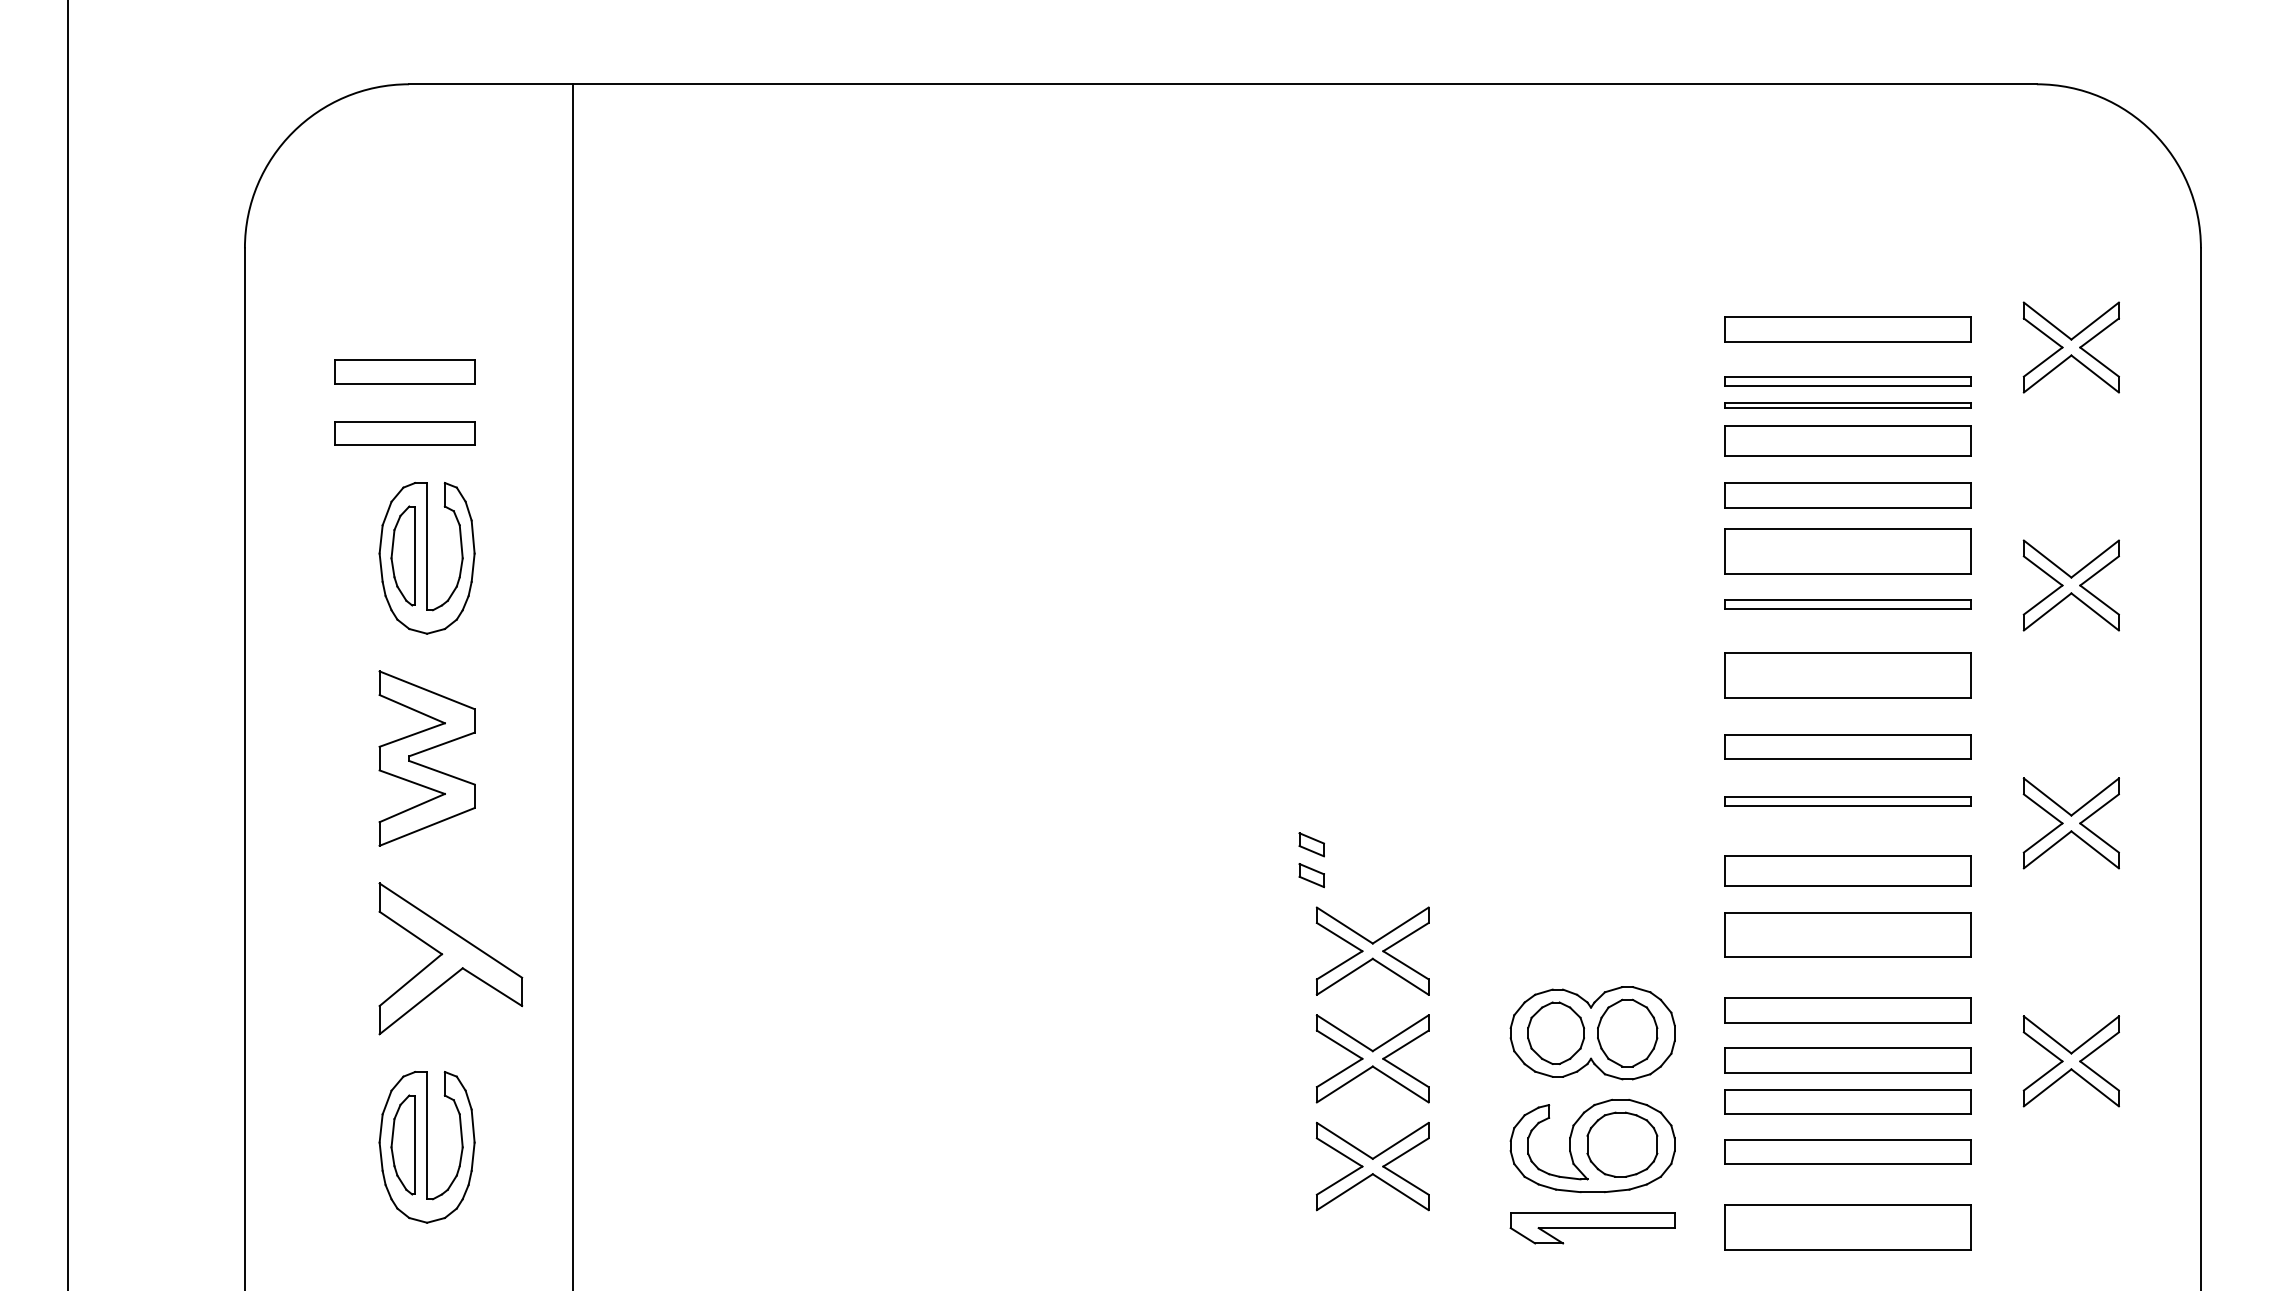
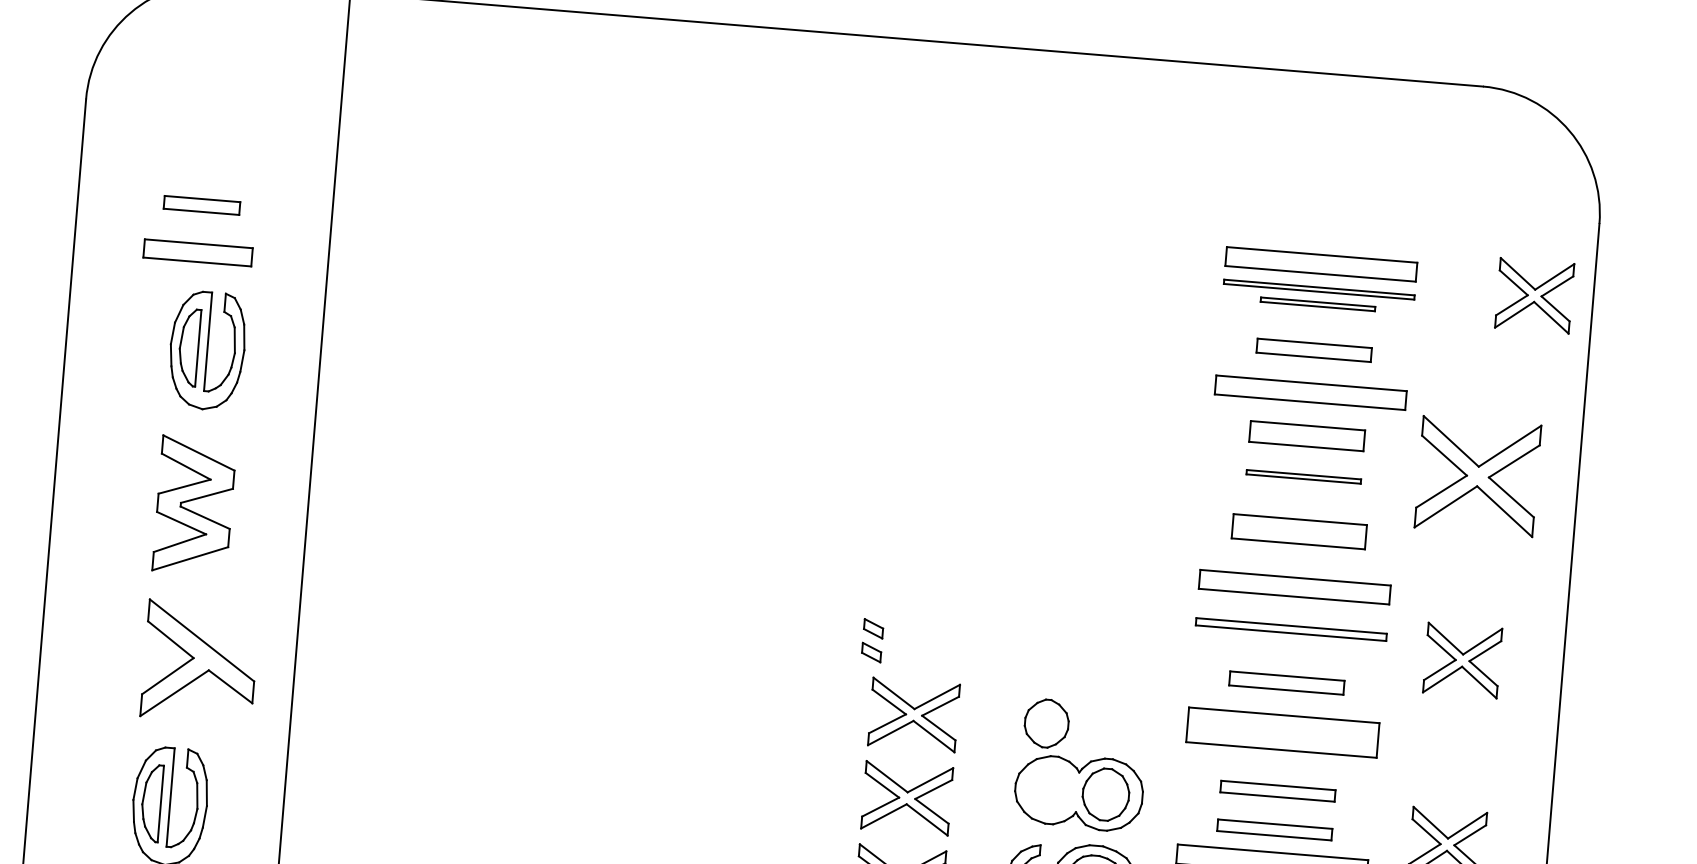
part: (2070, 347) -> (1533, 295), moved
part: (404, 371) -> (201, 204), size x0.7
part: (1847, 381) -> (1317, 304), size x0.6
part: (1847, 405) -> (1318, 289), moved
part: (1847, 440) -> (1313, 350), size x0.6
part: (1847, 551) -> (1306, 435), size x0.6
part: (2070, 585) -> (1477, 476), size x1.6
part: (1847, 604) -> (1303, 476), size x0.6
part: (1847, 675) -> (1298, 531), size x0.7
part: (1847, 870) -> (1286, 682), size x0.6
part: (1847, 1010) -> (1277, 791), size x0.6
part: (1556, 1033) -> (1047, 723), moved
part: (1847, 1060) -> (1274, 829), size x0.6

